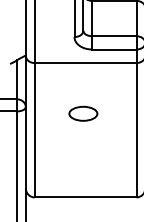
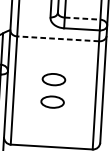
line: (114, 36) -> (82, 18), solid -> dashed
line: (85, 63) -> (58, 39), solid -> dashed
part: (83, 141) -> (52, 101), added

